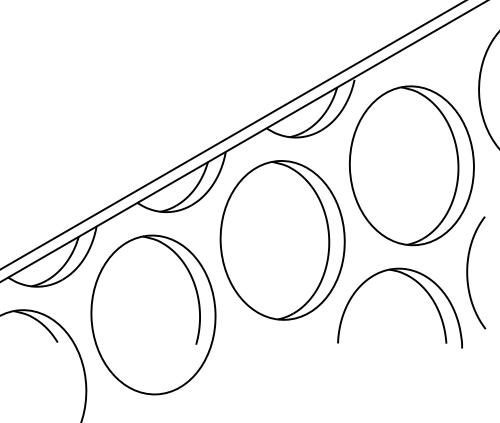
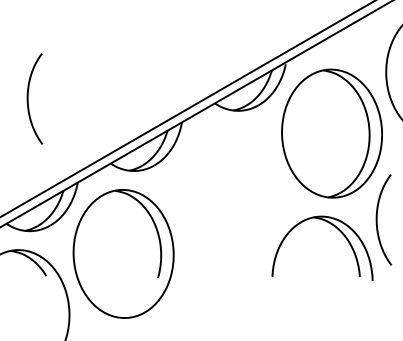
curve: (35, 122) -> (28, 98), added
part: (282, 240) -> (227, 193), removed

